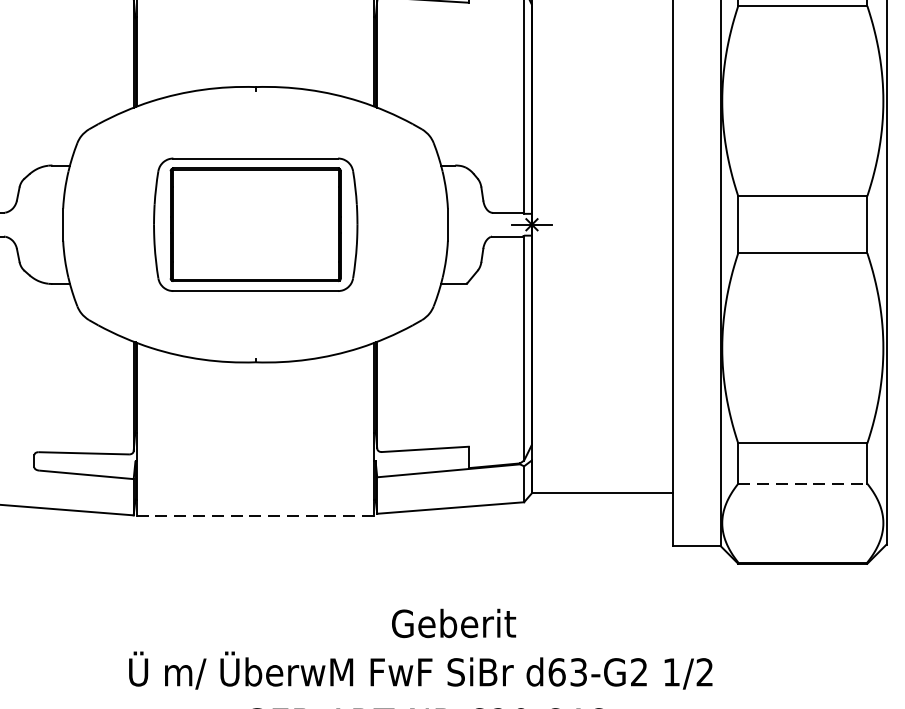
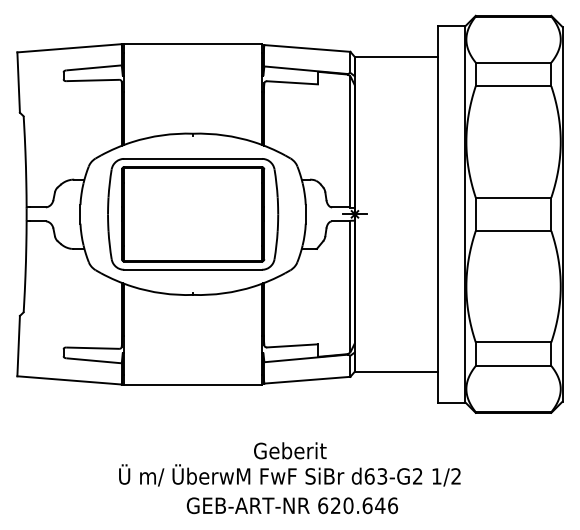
part: (256, 224) -> (193, 214), size x1.43
line: (802, 484) -> (513, 366), dashed -> solid
line: (254, 515) -> (192, 384), dashed -> solid
text: (454, 622) -> (290, 450), moved

